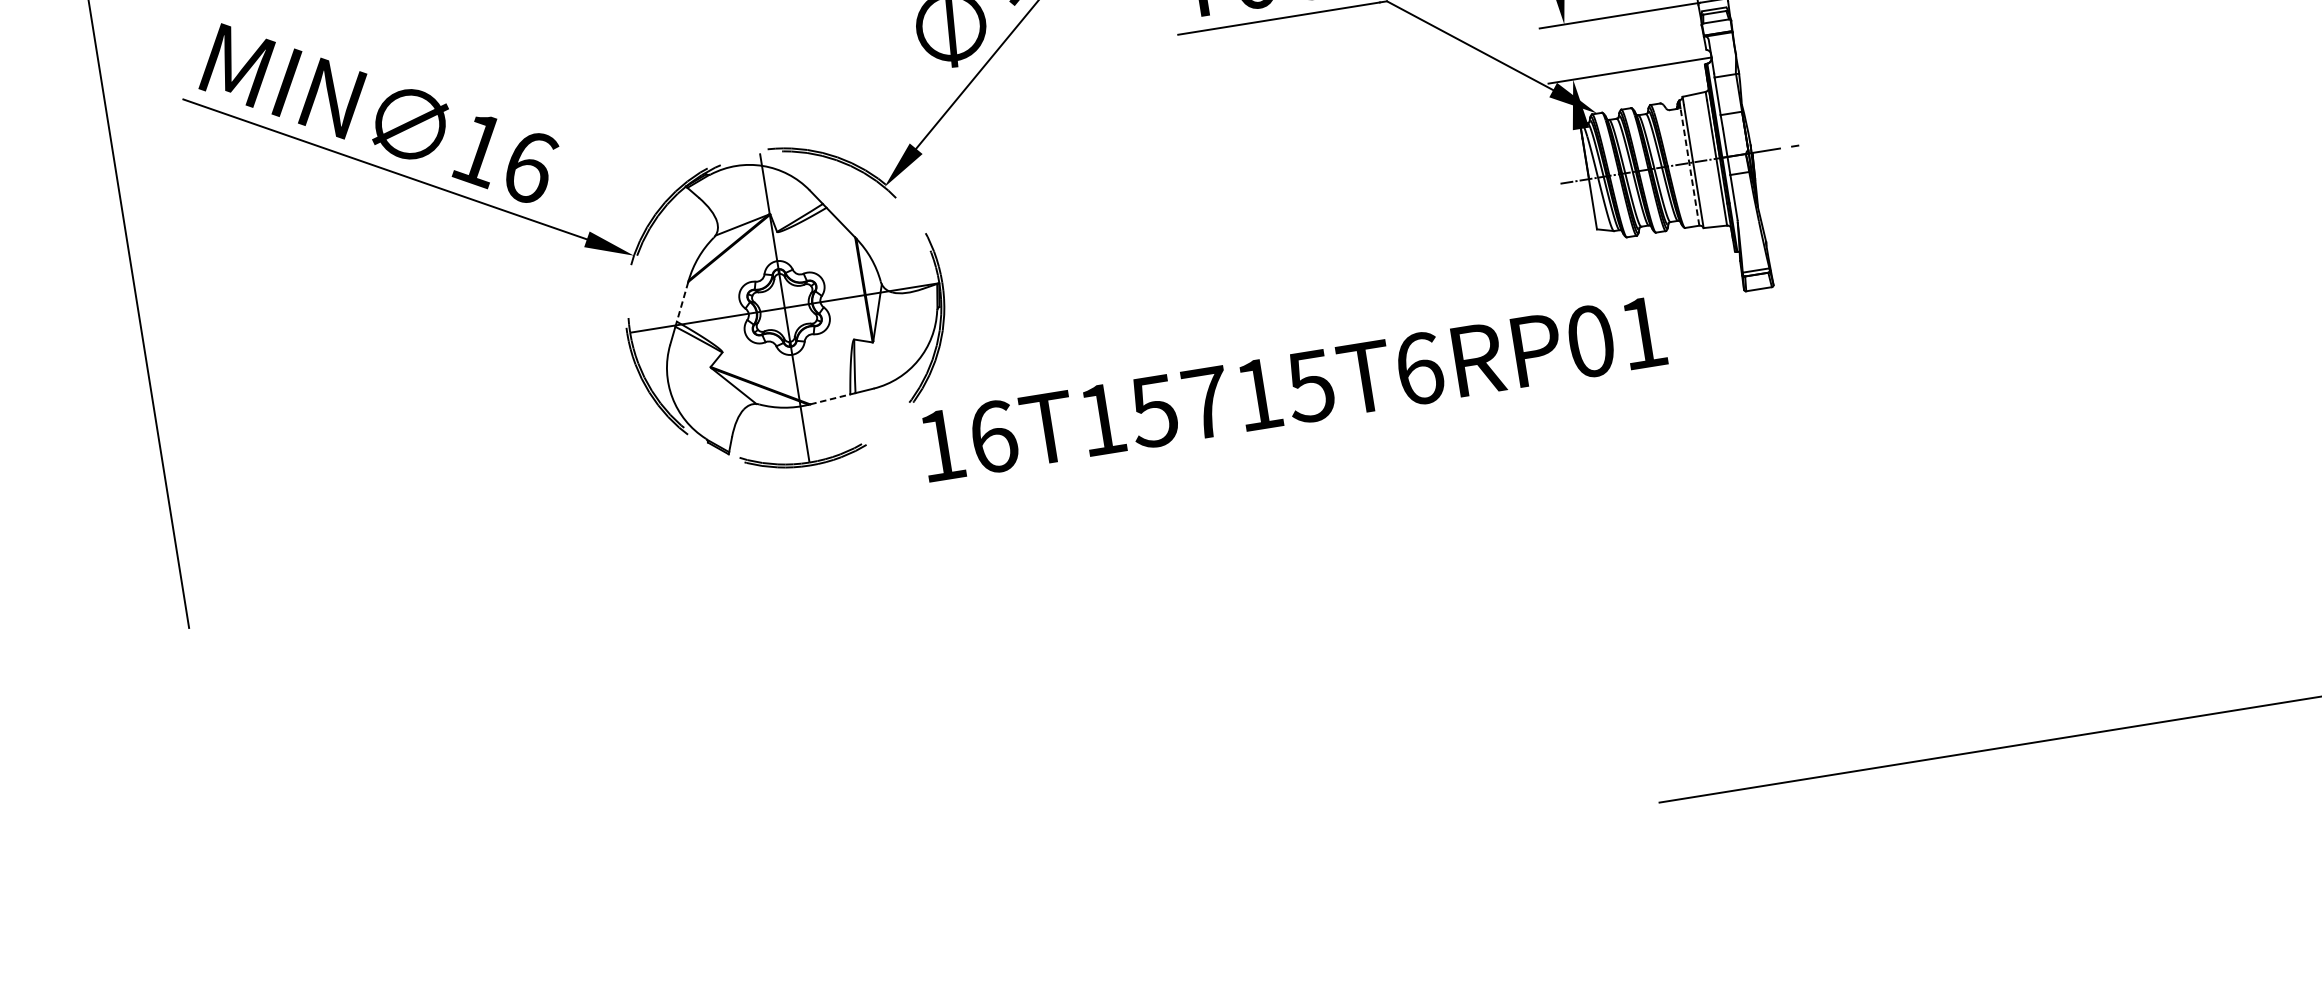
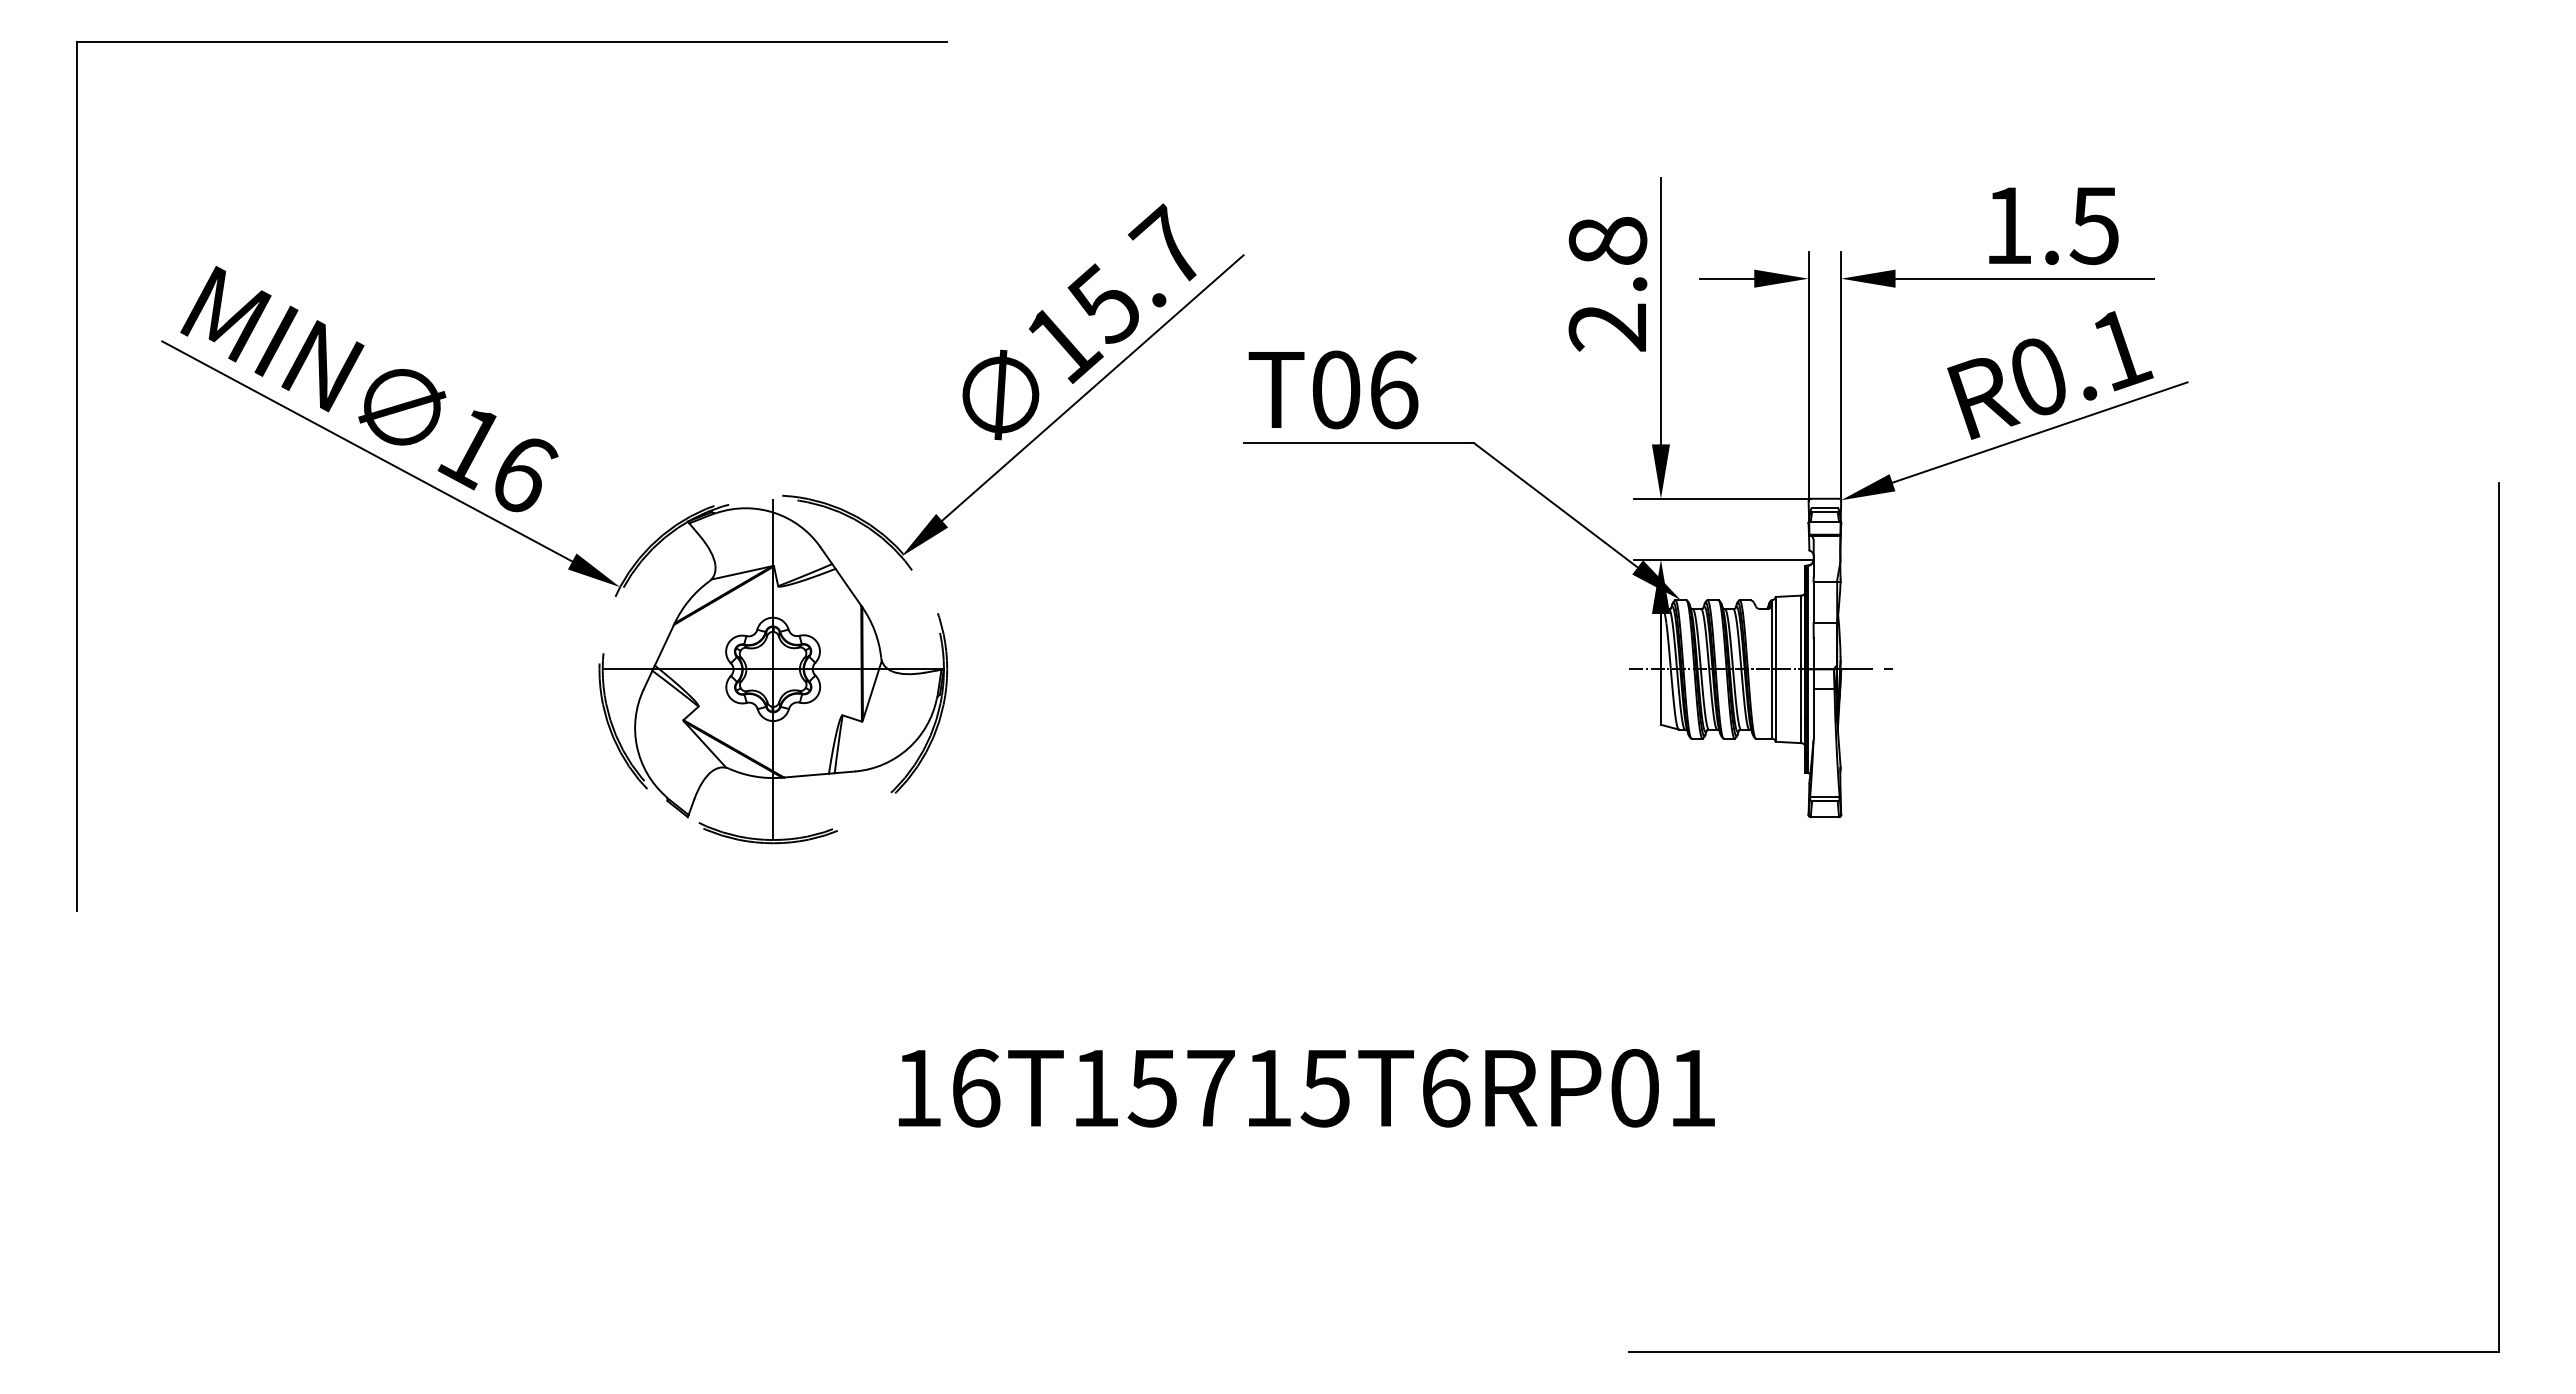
line: (1689, 166) -> (1771, 673), dashed -> solid
line: (682, 302) -> (664, 645), dashed -> solid
text: (1293, 389) -> (1306, 1088), moved
line: (831, 399) -> (807, 775), dashed -> solid

